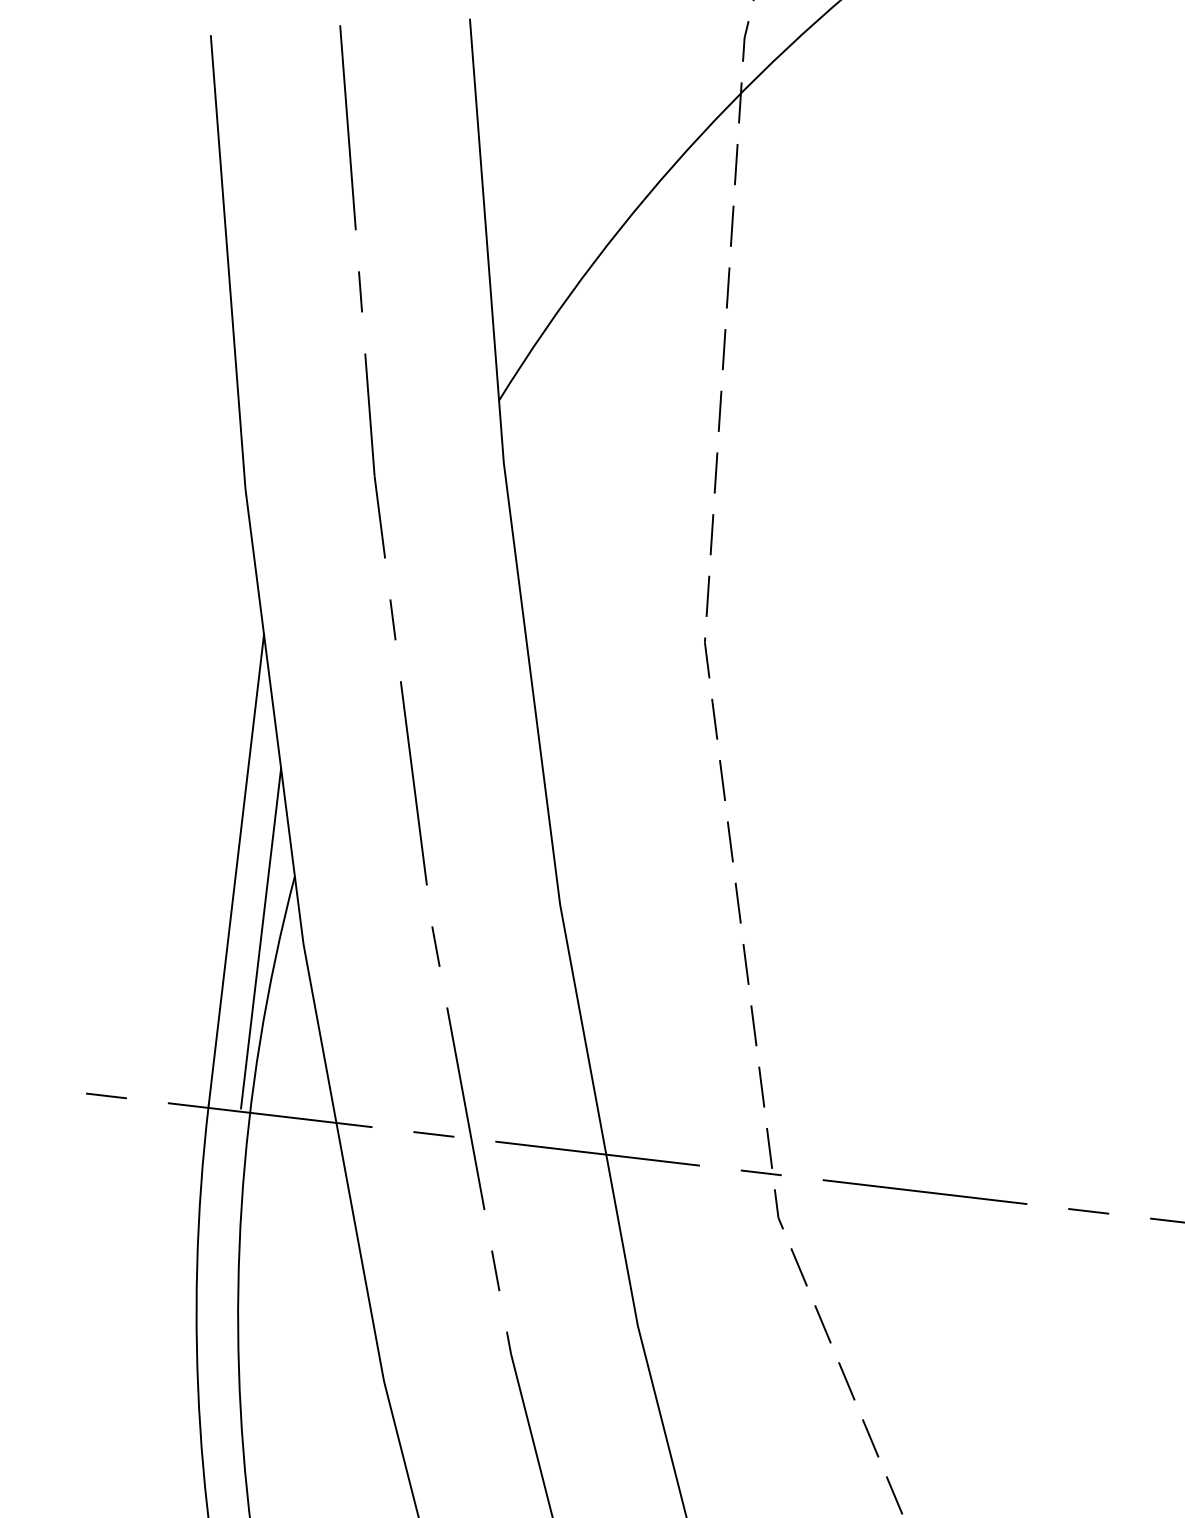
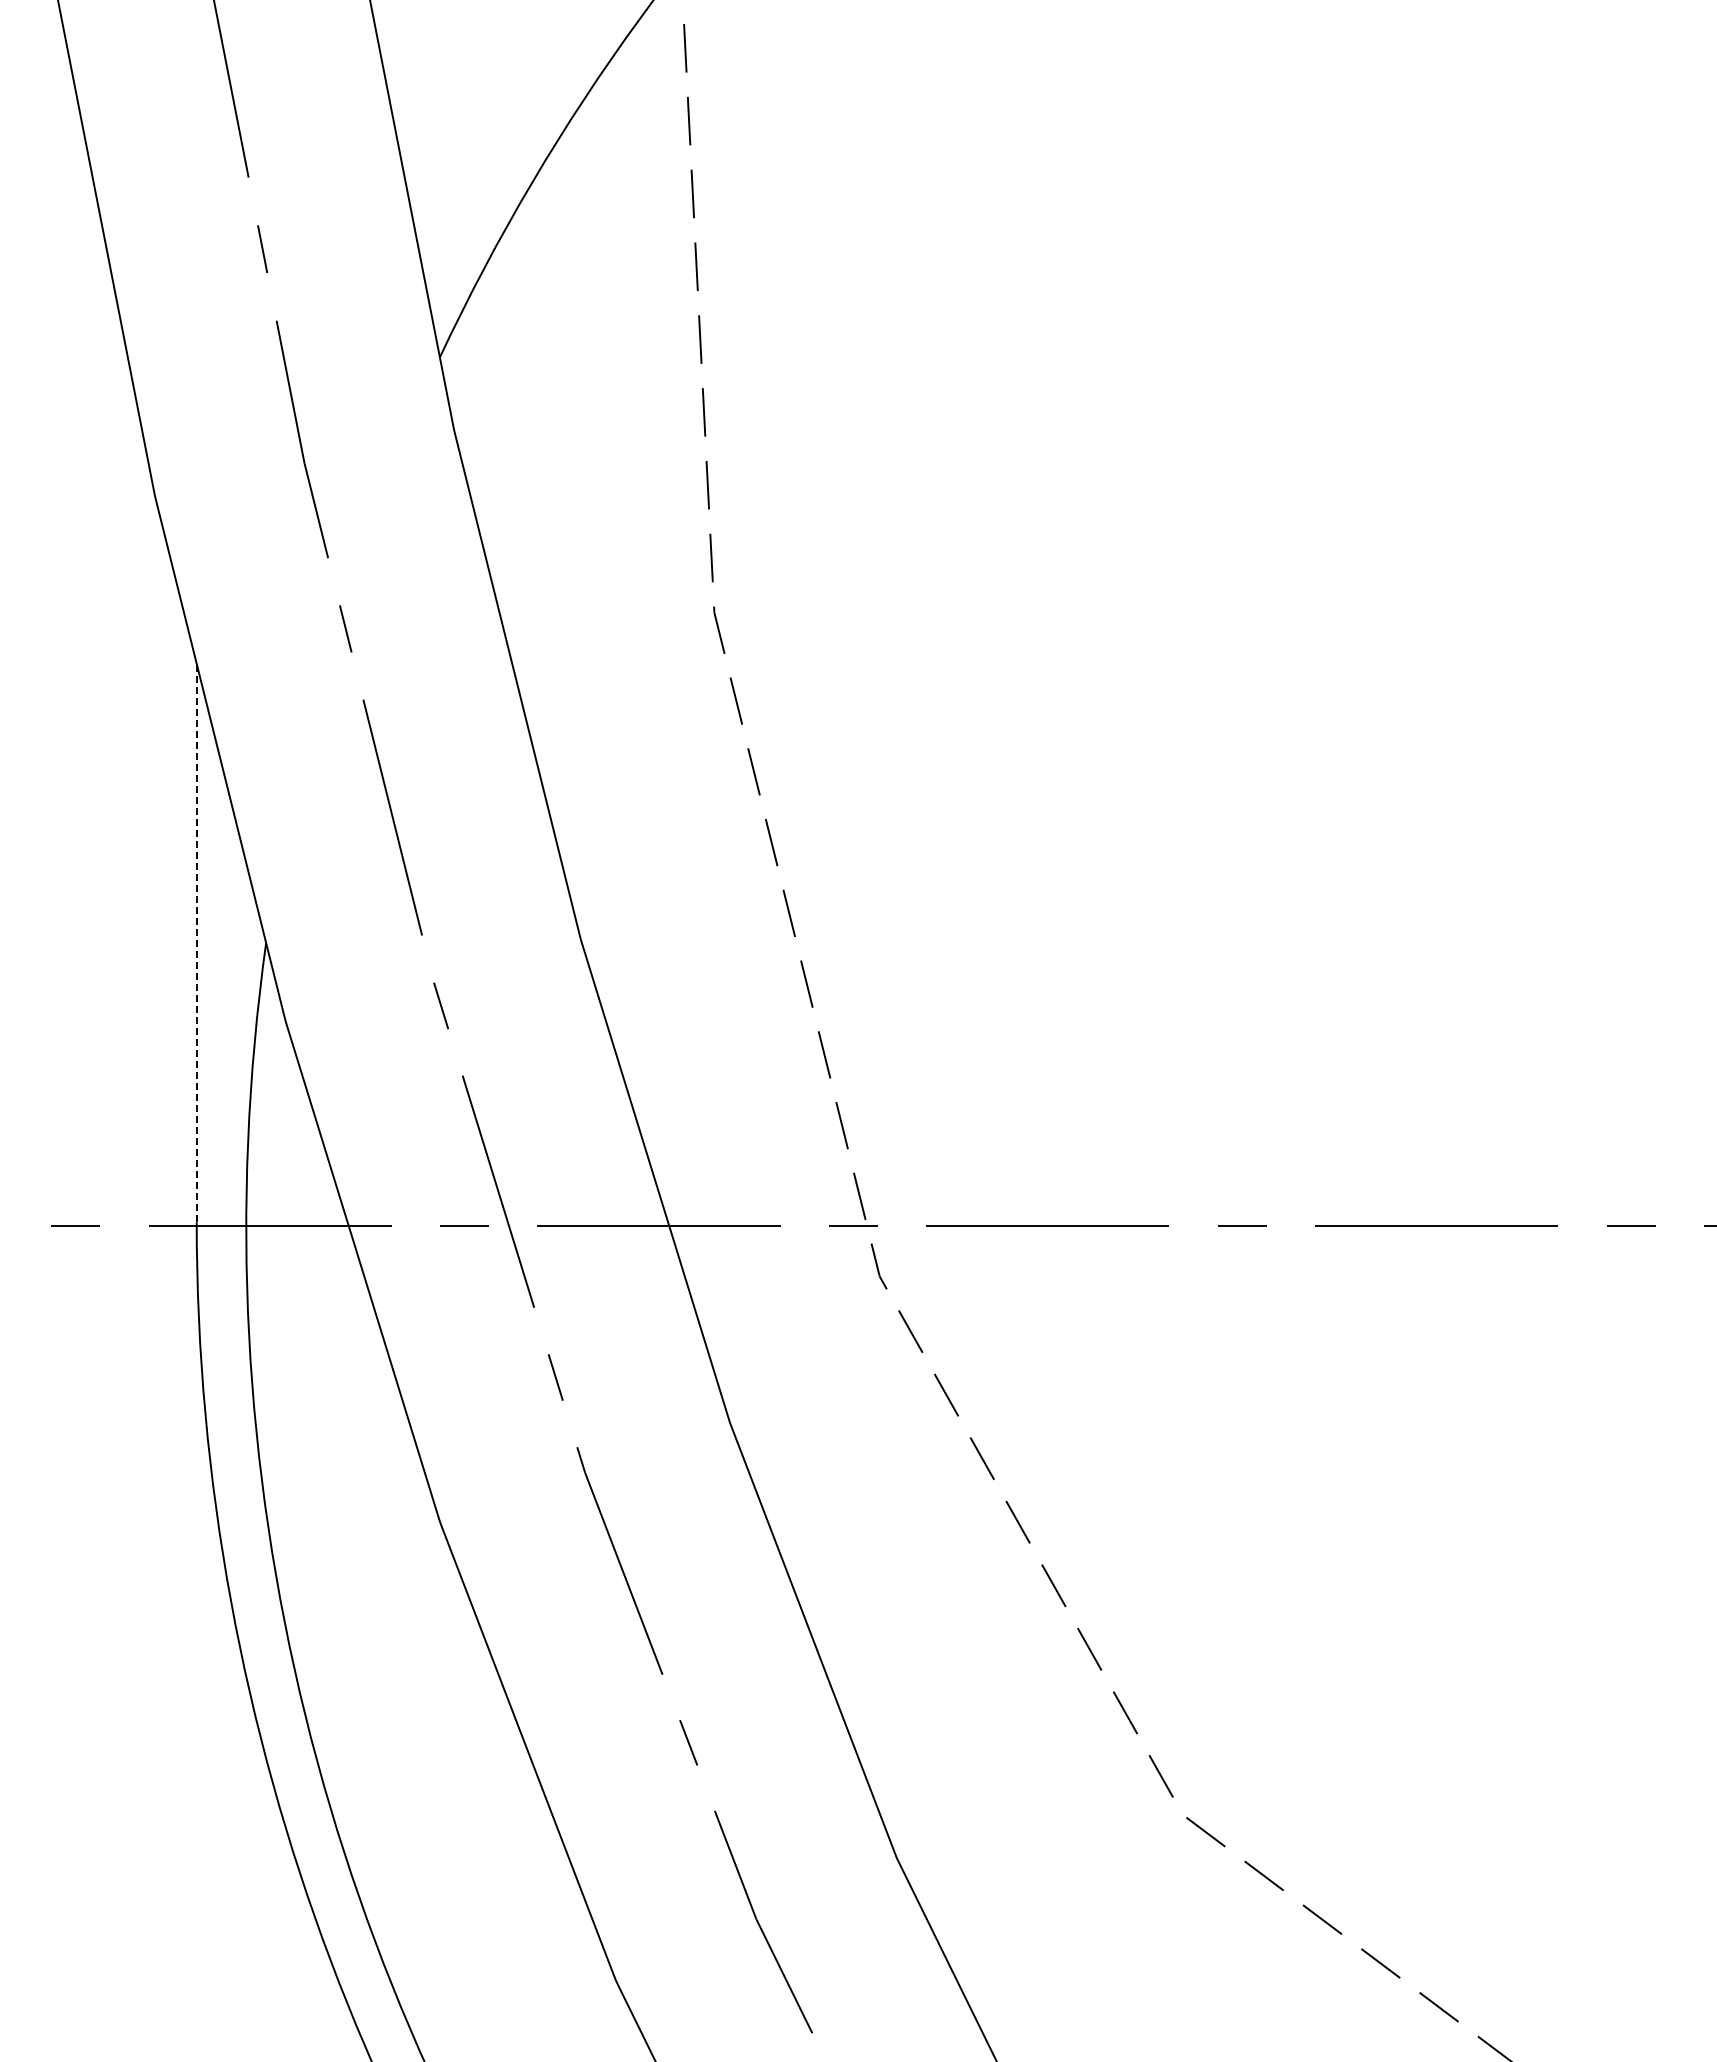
line: (236, 869) -> (196, 942), solid -> dashed
line: (261, 938) -> (235, 1020), removed

